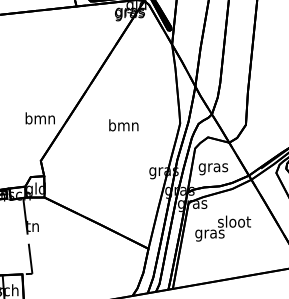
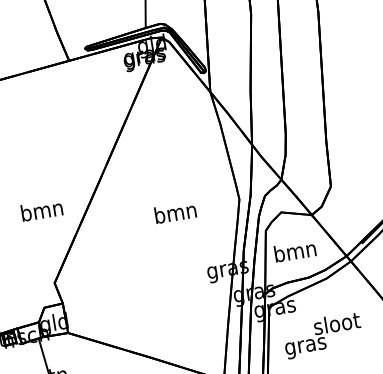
text: (39, 118) -> (40, 210), moved
text: (123, 125) -> (175, 212), moved
text: (213, 167) -> (295, 252), gras -> bmn

